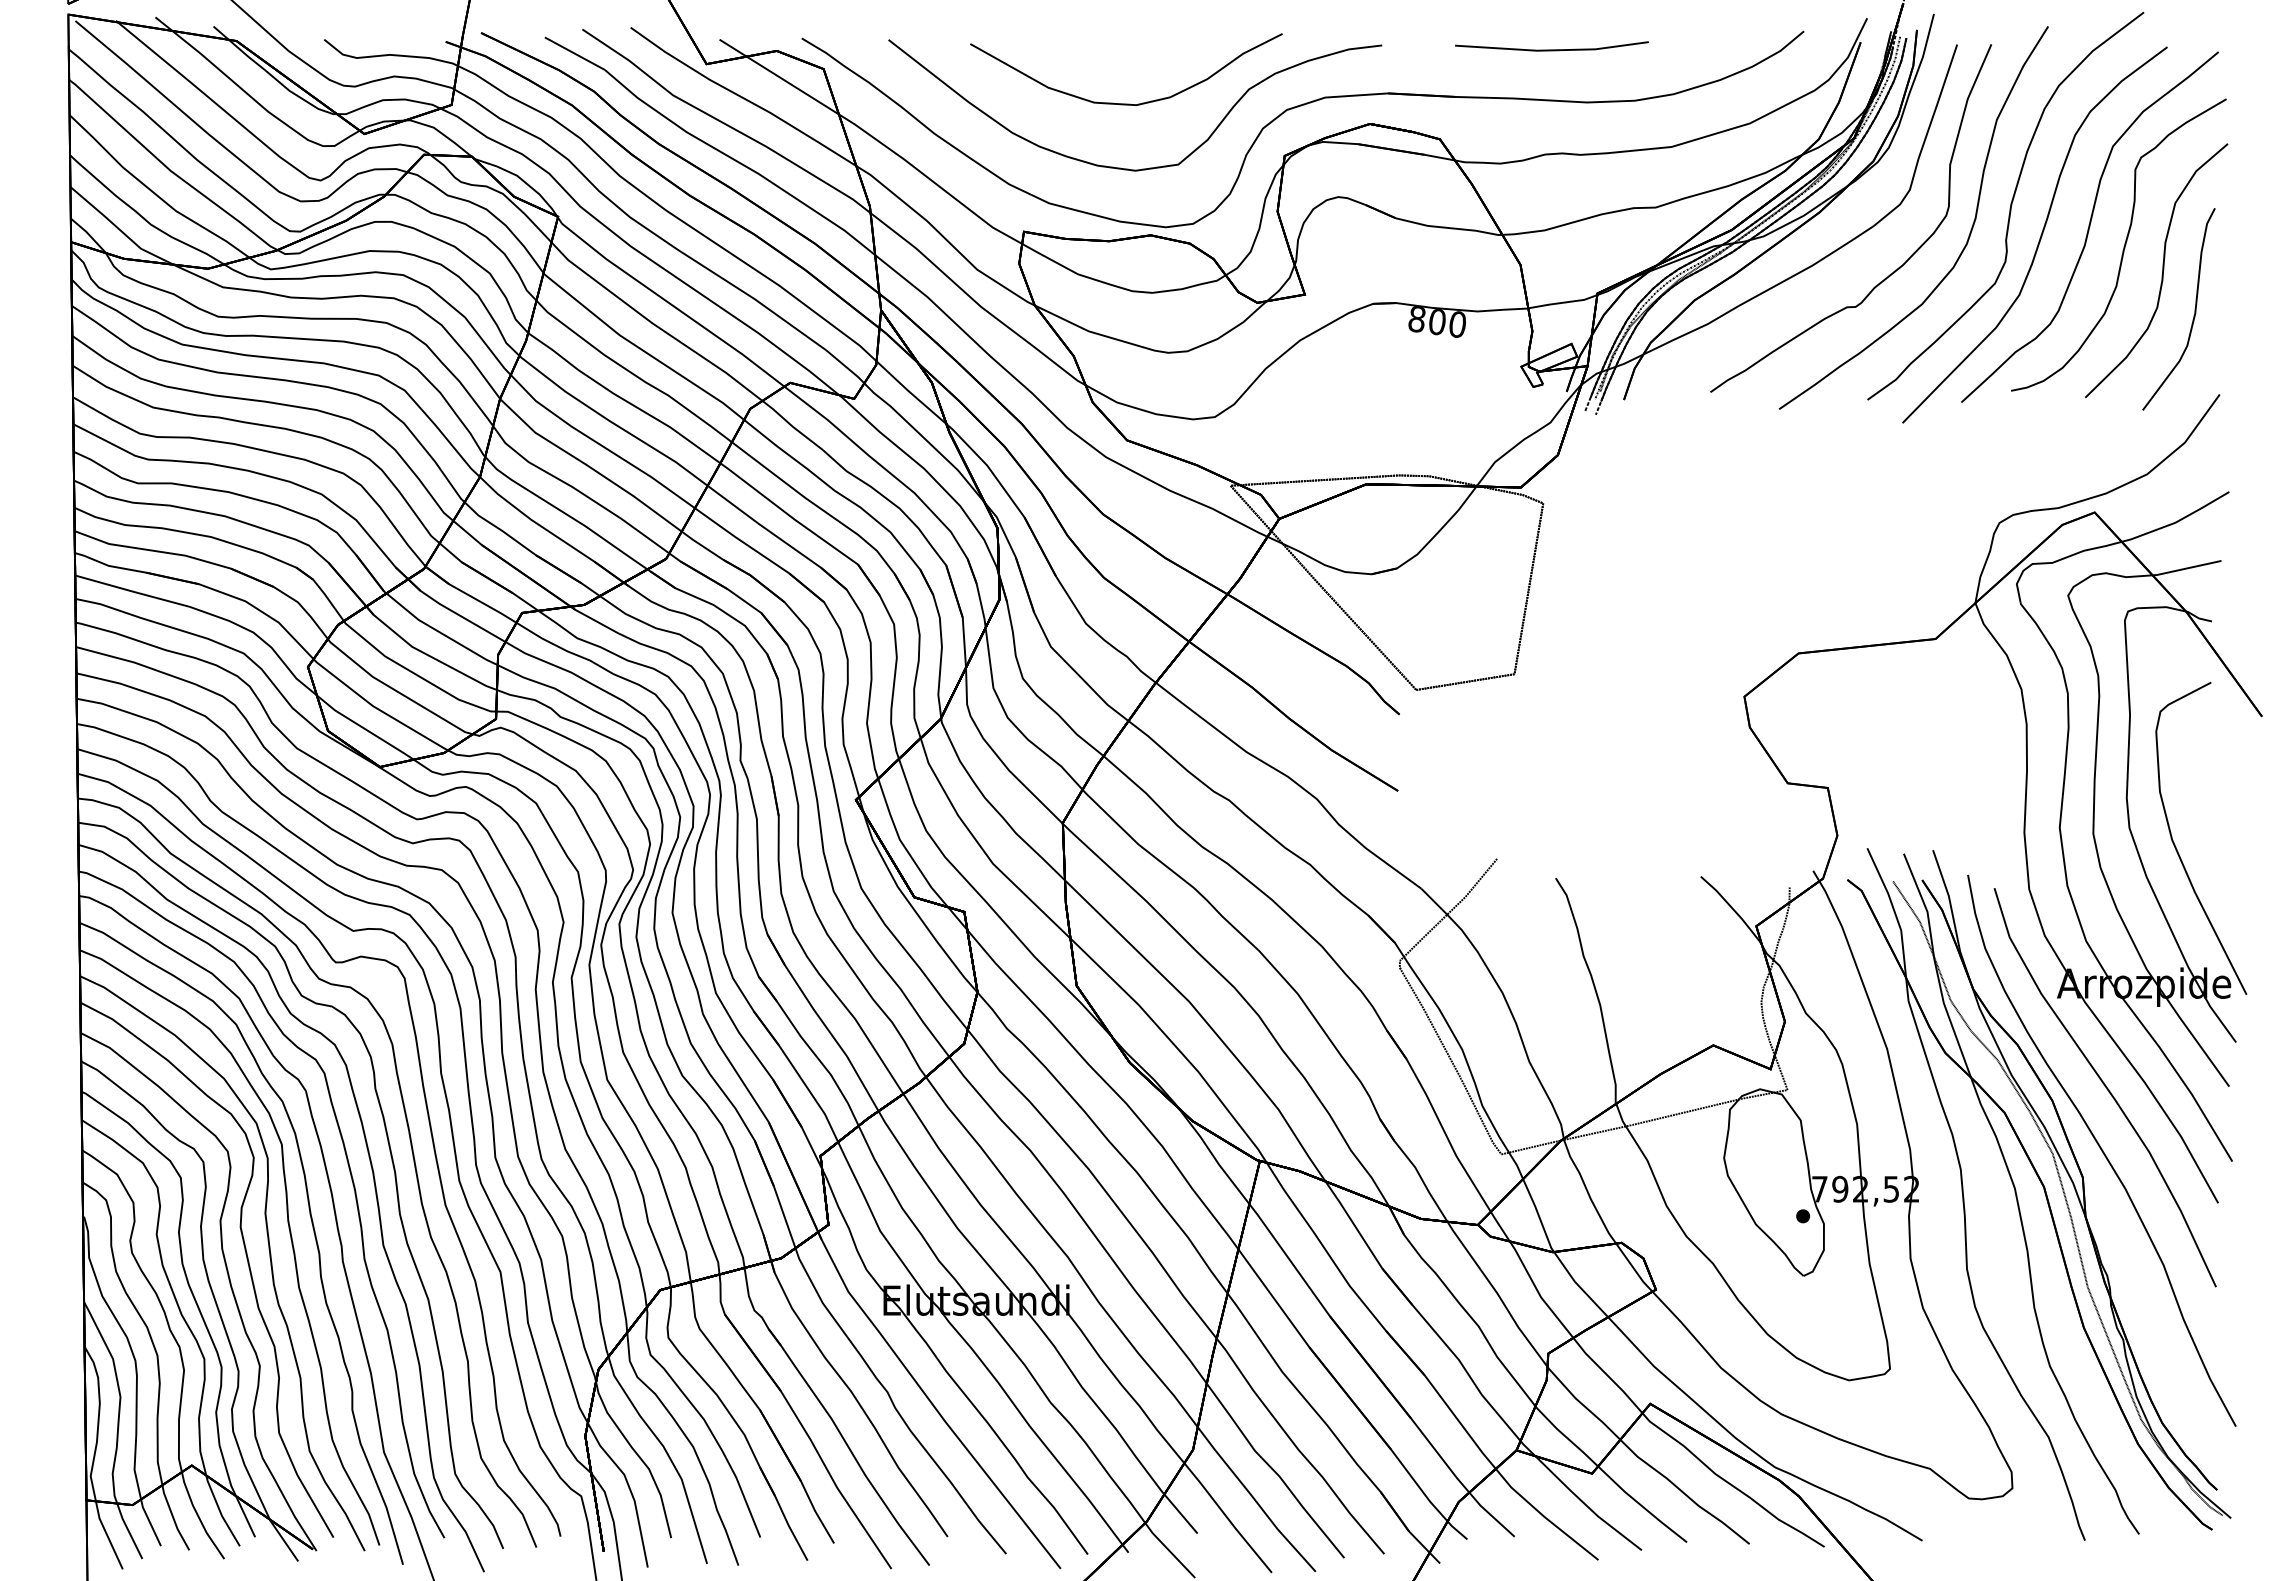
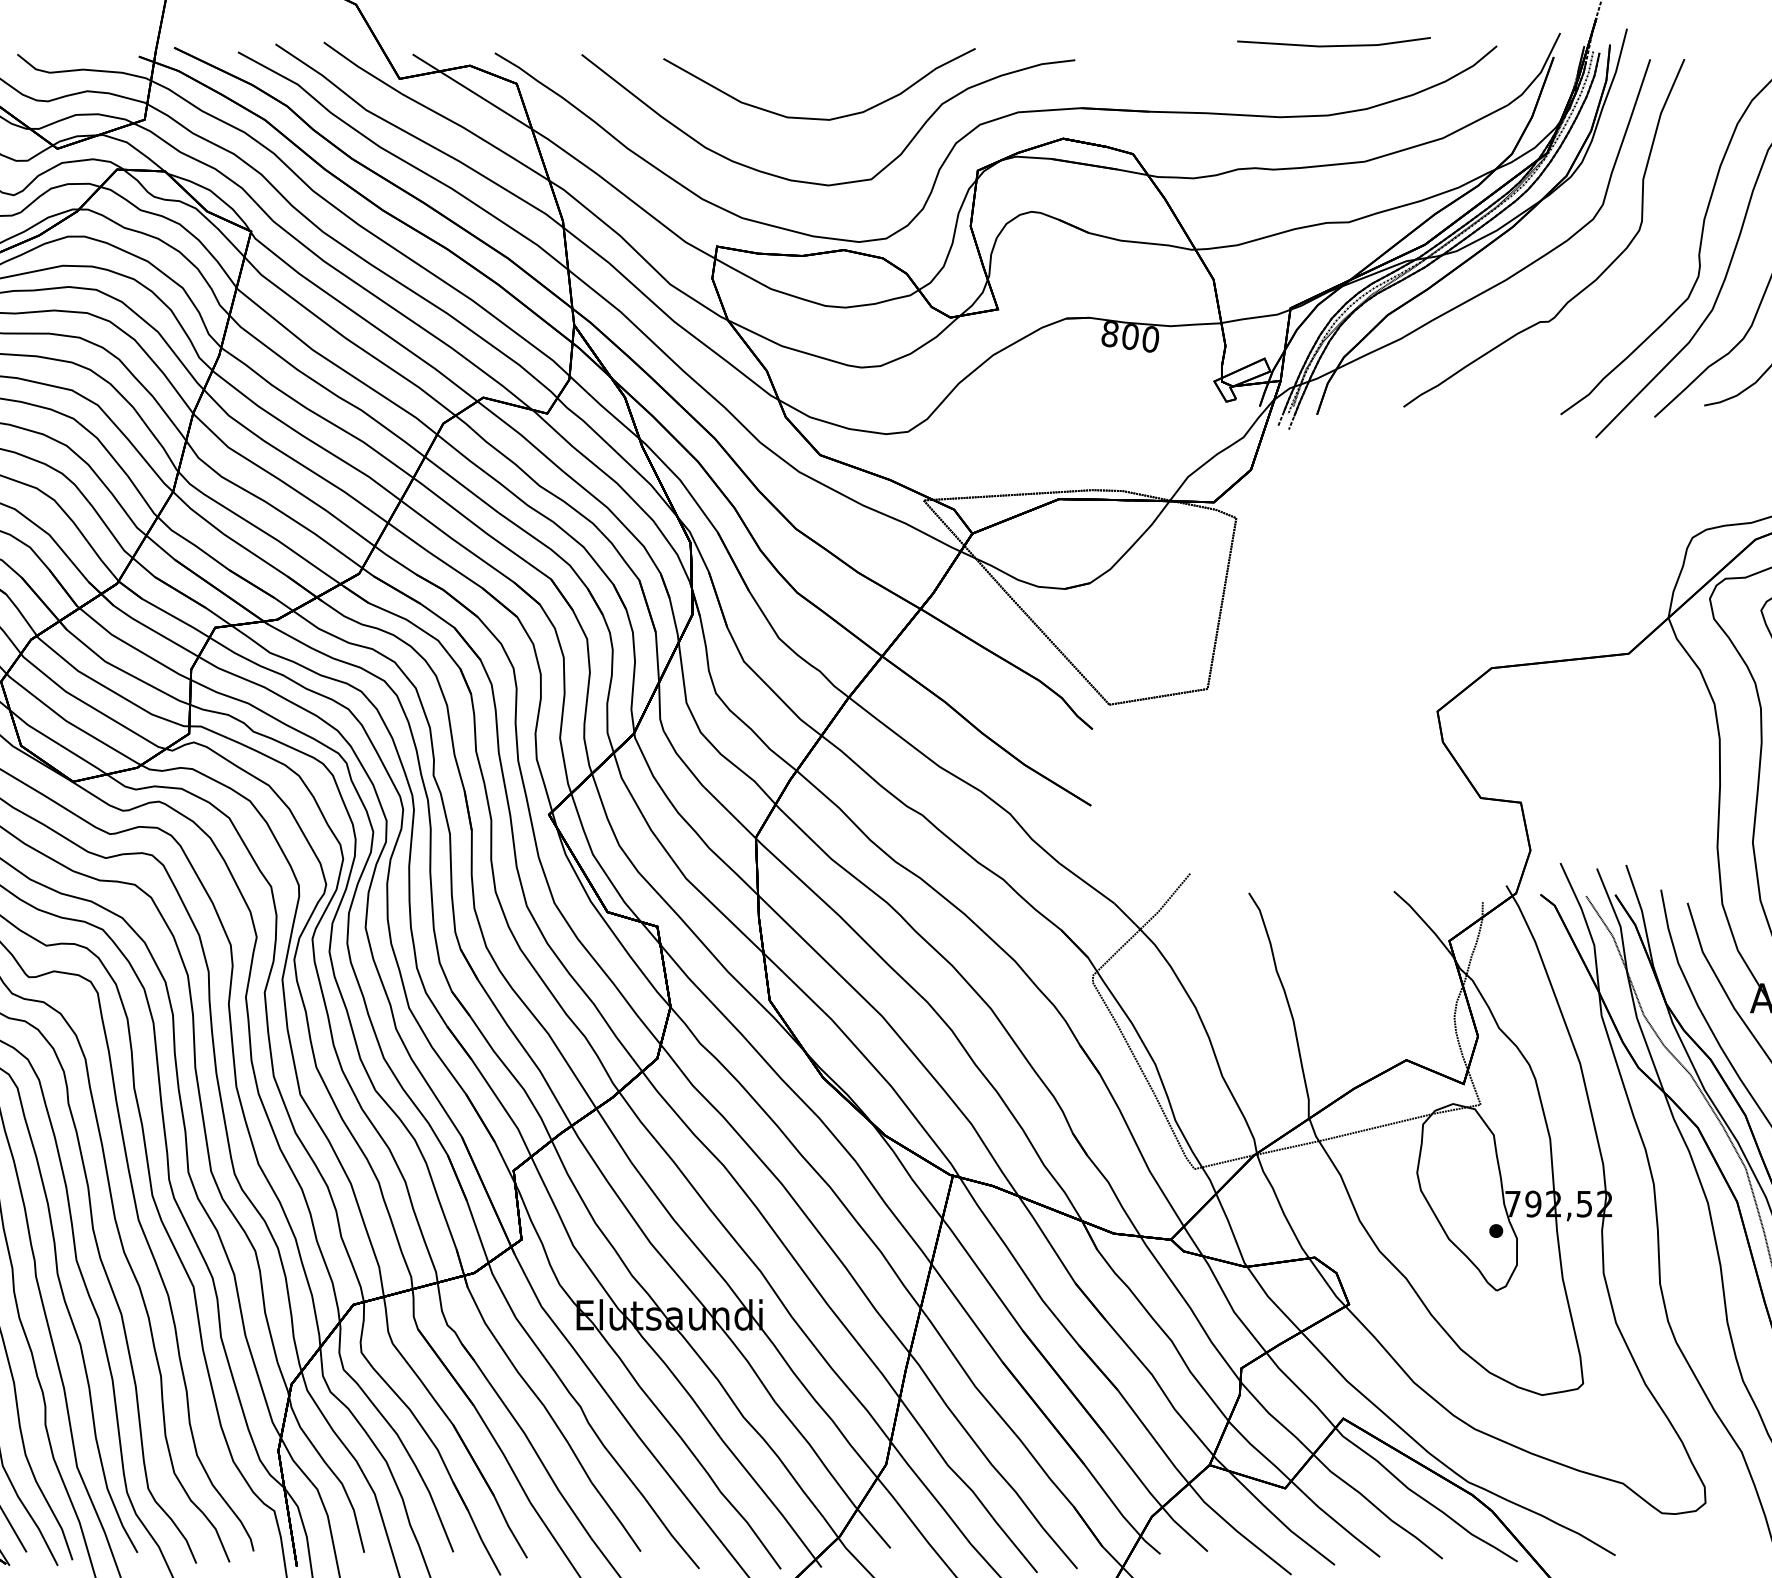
line: (1551, 49) -> (1333, 45), moved
curve: (1968, 235) -> (1661, 250), removed

